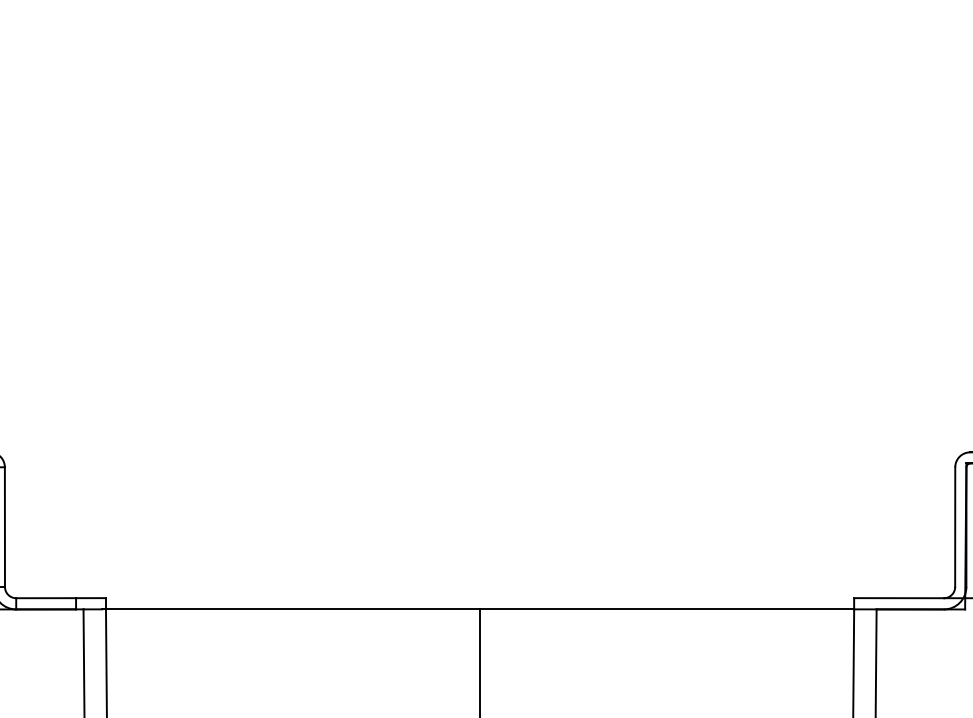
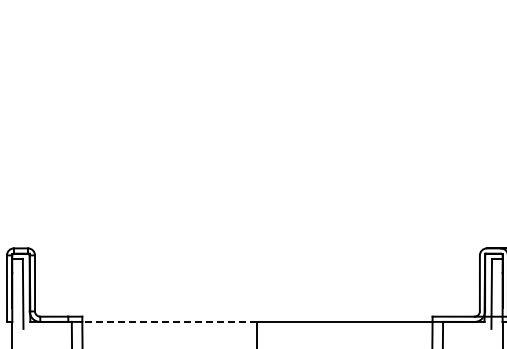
line: (292, 608) -> (169, 321), solid -> dashed

